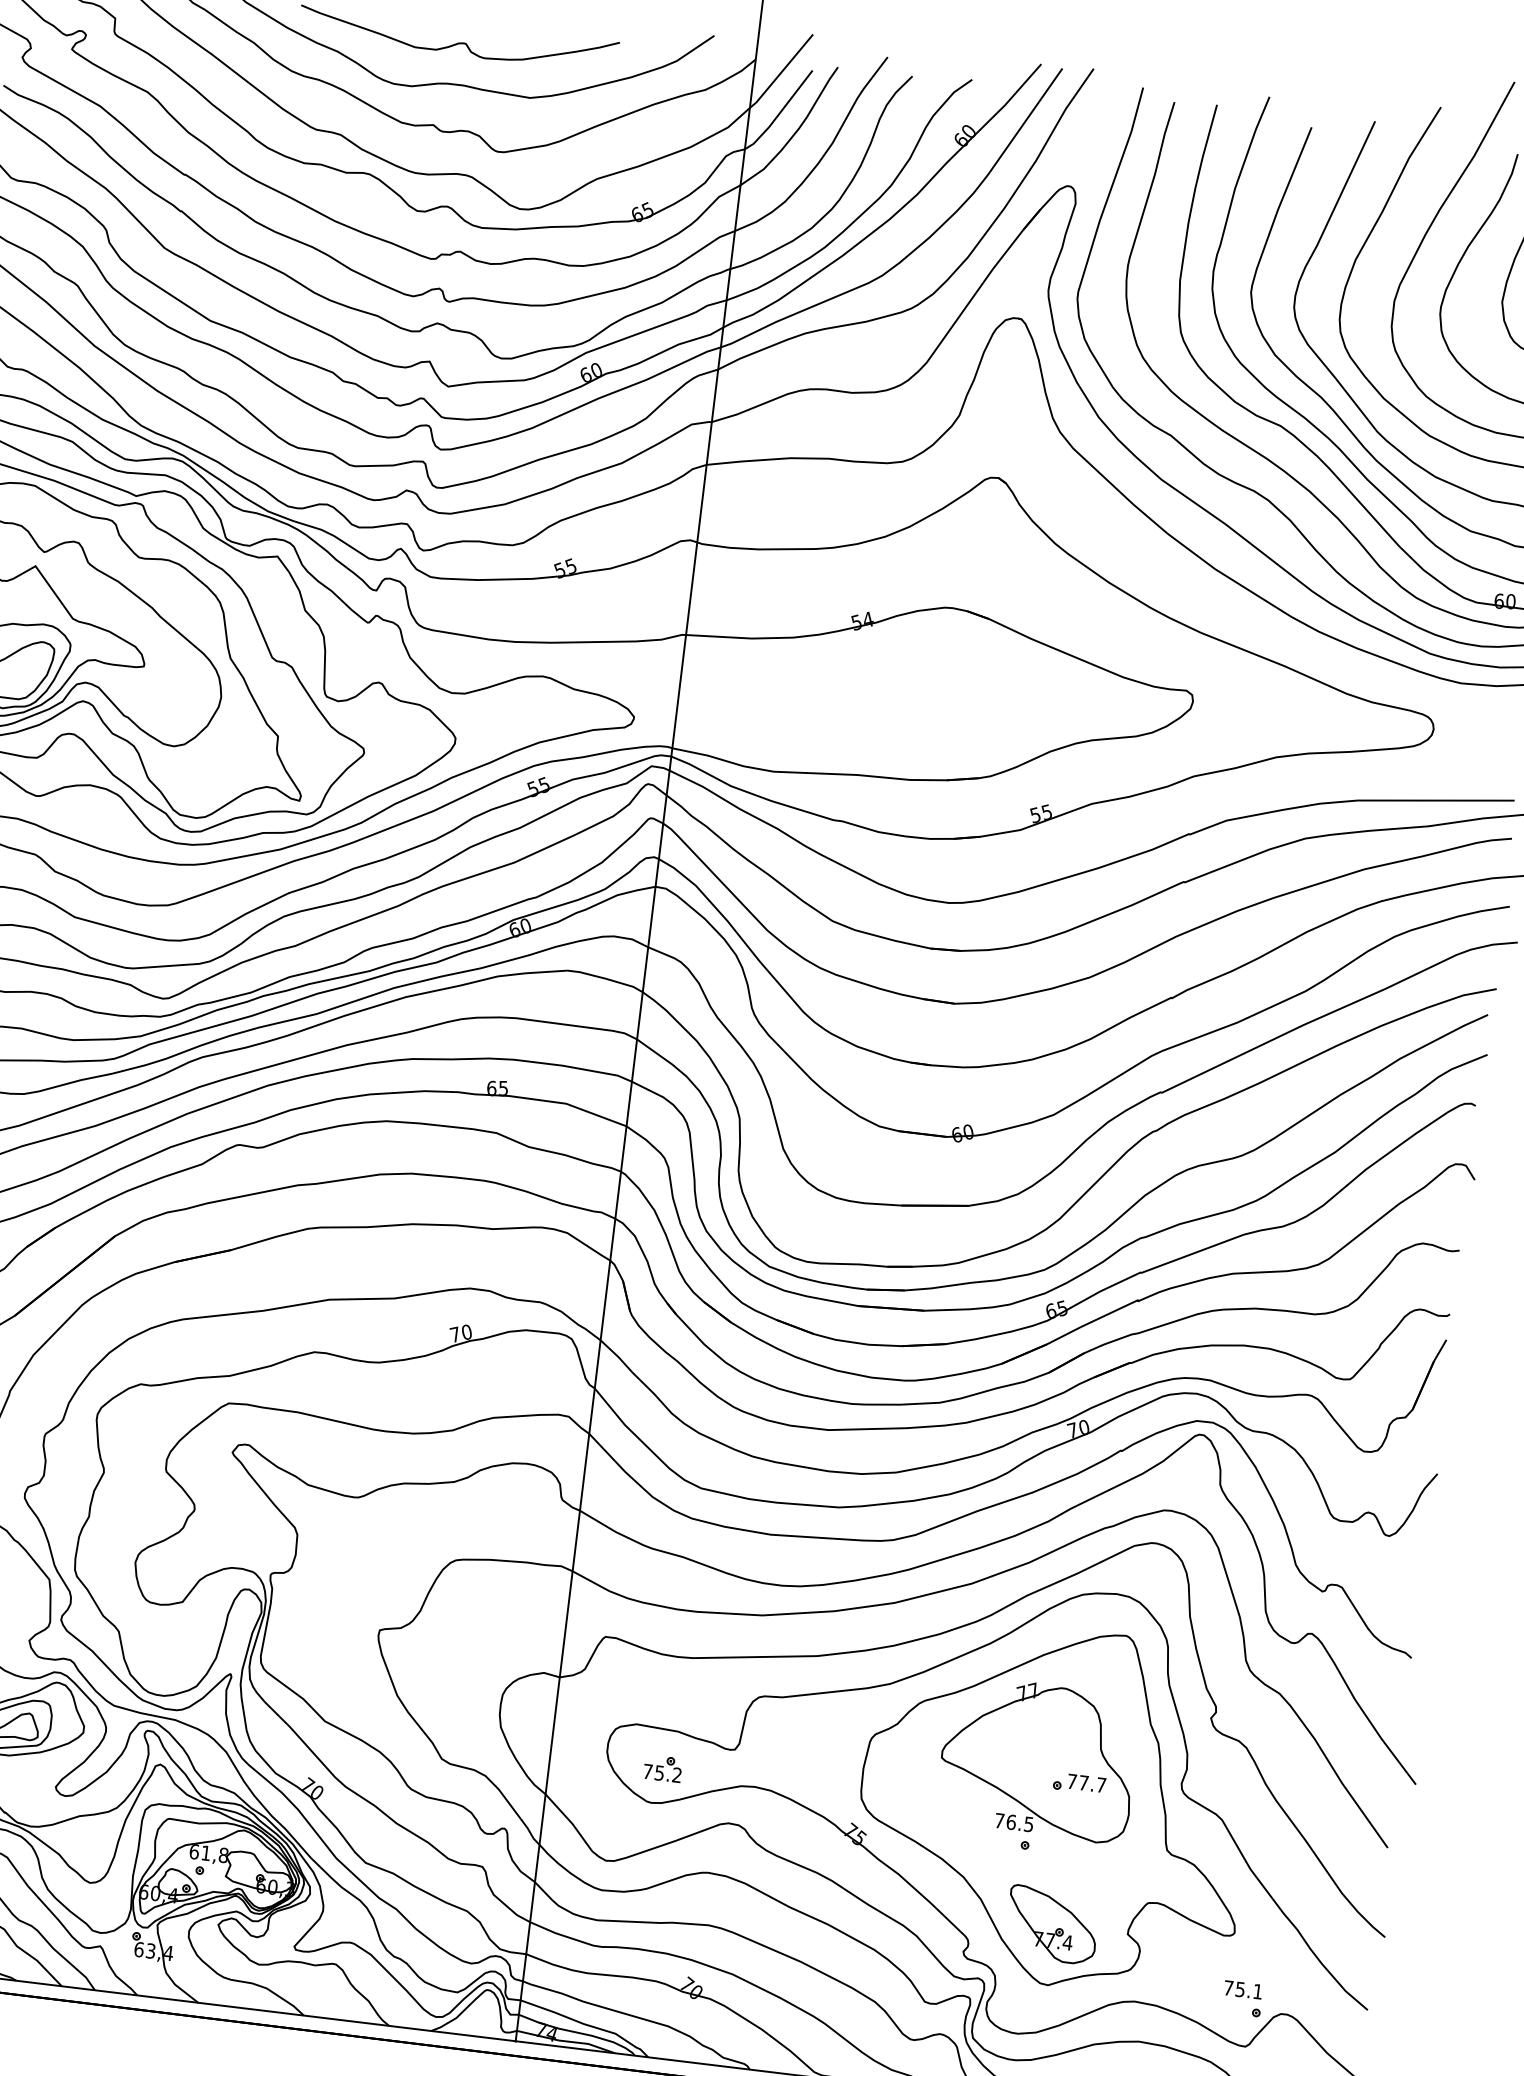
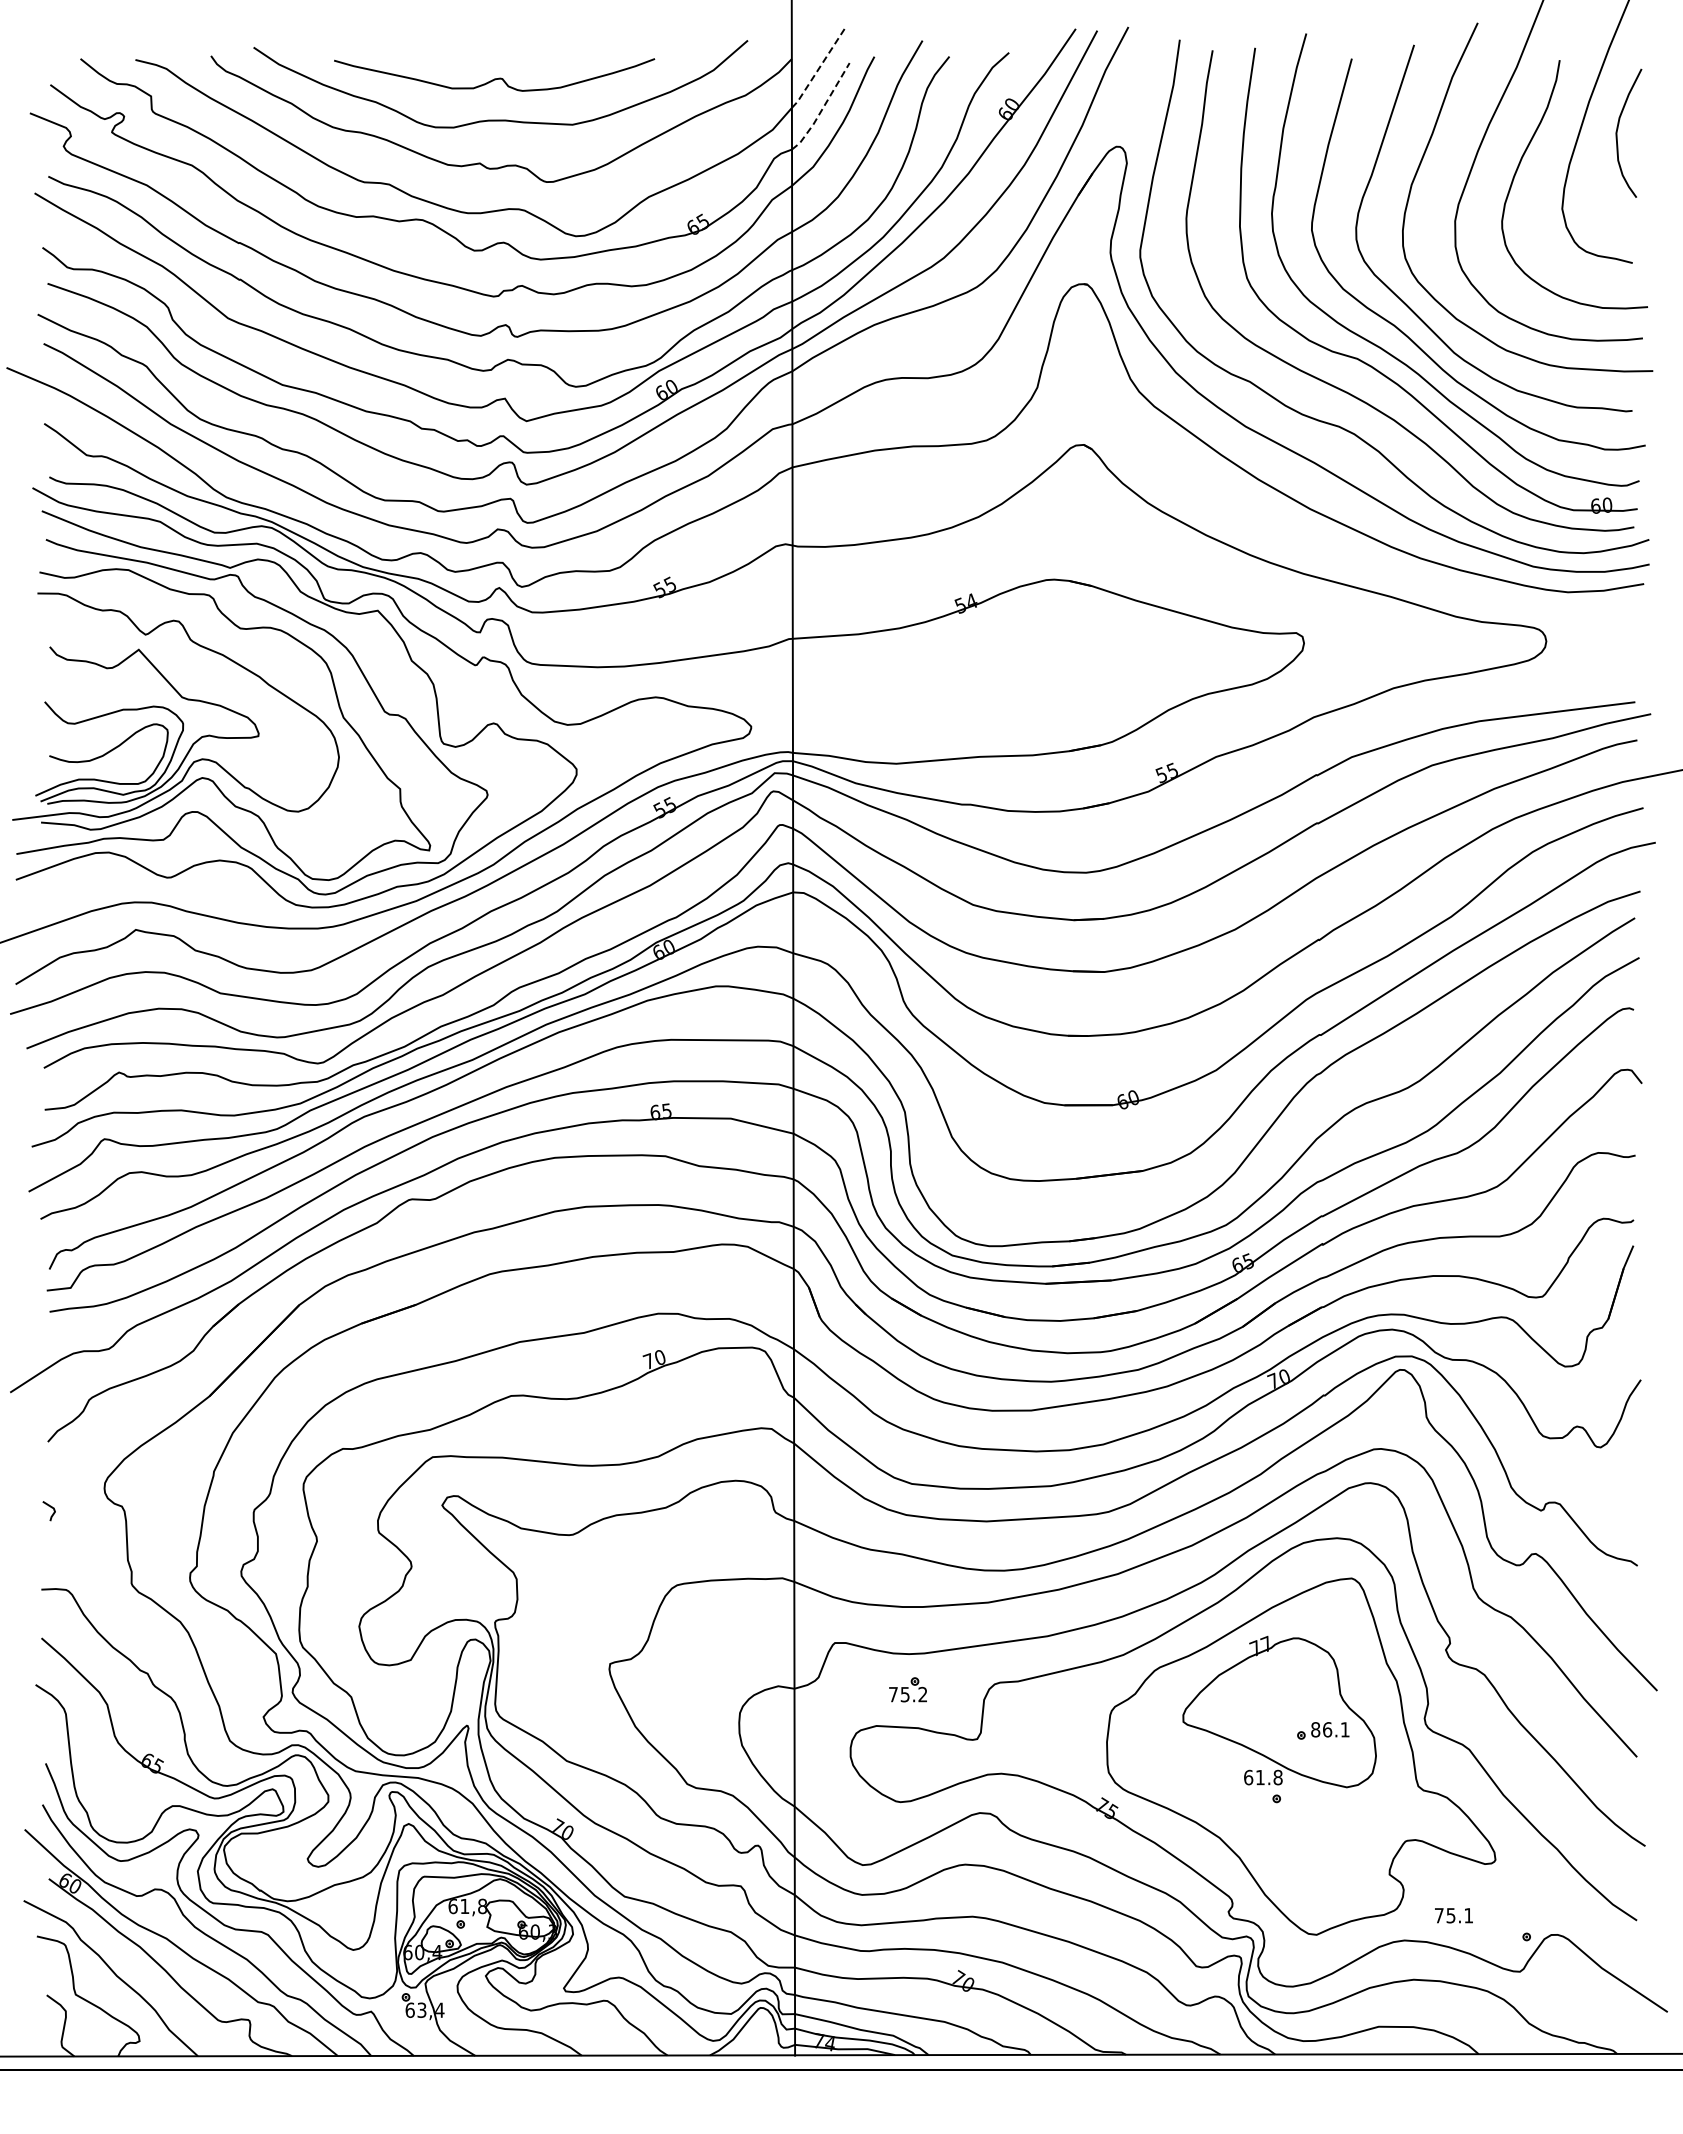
line: (782, 72) -> (819, 68), solid -> dashed
line: (780, 113) -> (822, 109), solid -> dashed
part: (662, 1768) -> (907, 1689), moved
text: (1086, 1783) -> (1330, 1729), 77.7 -> 86.1
text: (1014, 1822) -> (1263, 1777), 76.5 -> 61.8
part: (1052, 1924) -> (1313, 1874), removed
text: (1242, 1989) -> (1453, 1915), moved

